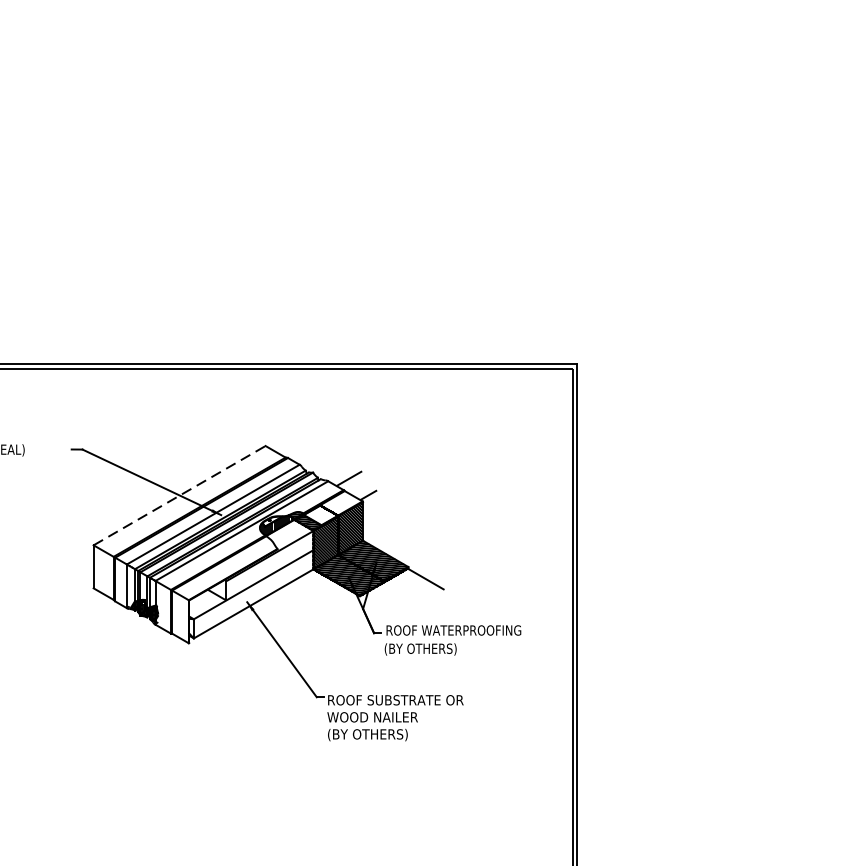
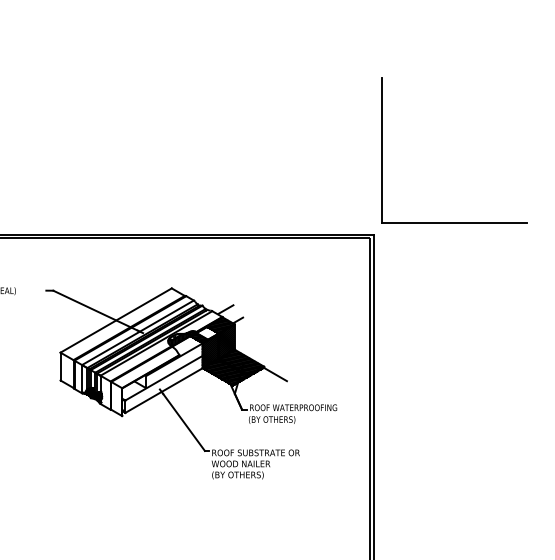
part: (591, 232) -> (382, 150), added
line: (180, 495) -> (116, 320), dashed -> solid
hatch: (342, 503) -> (221, 325), added

